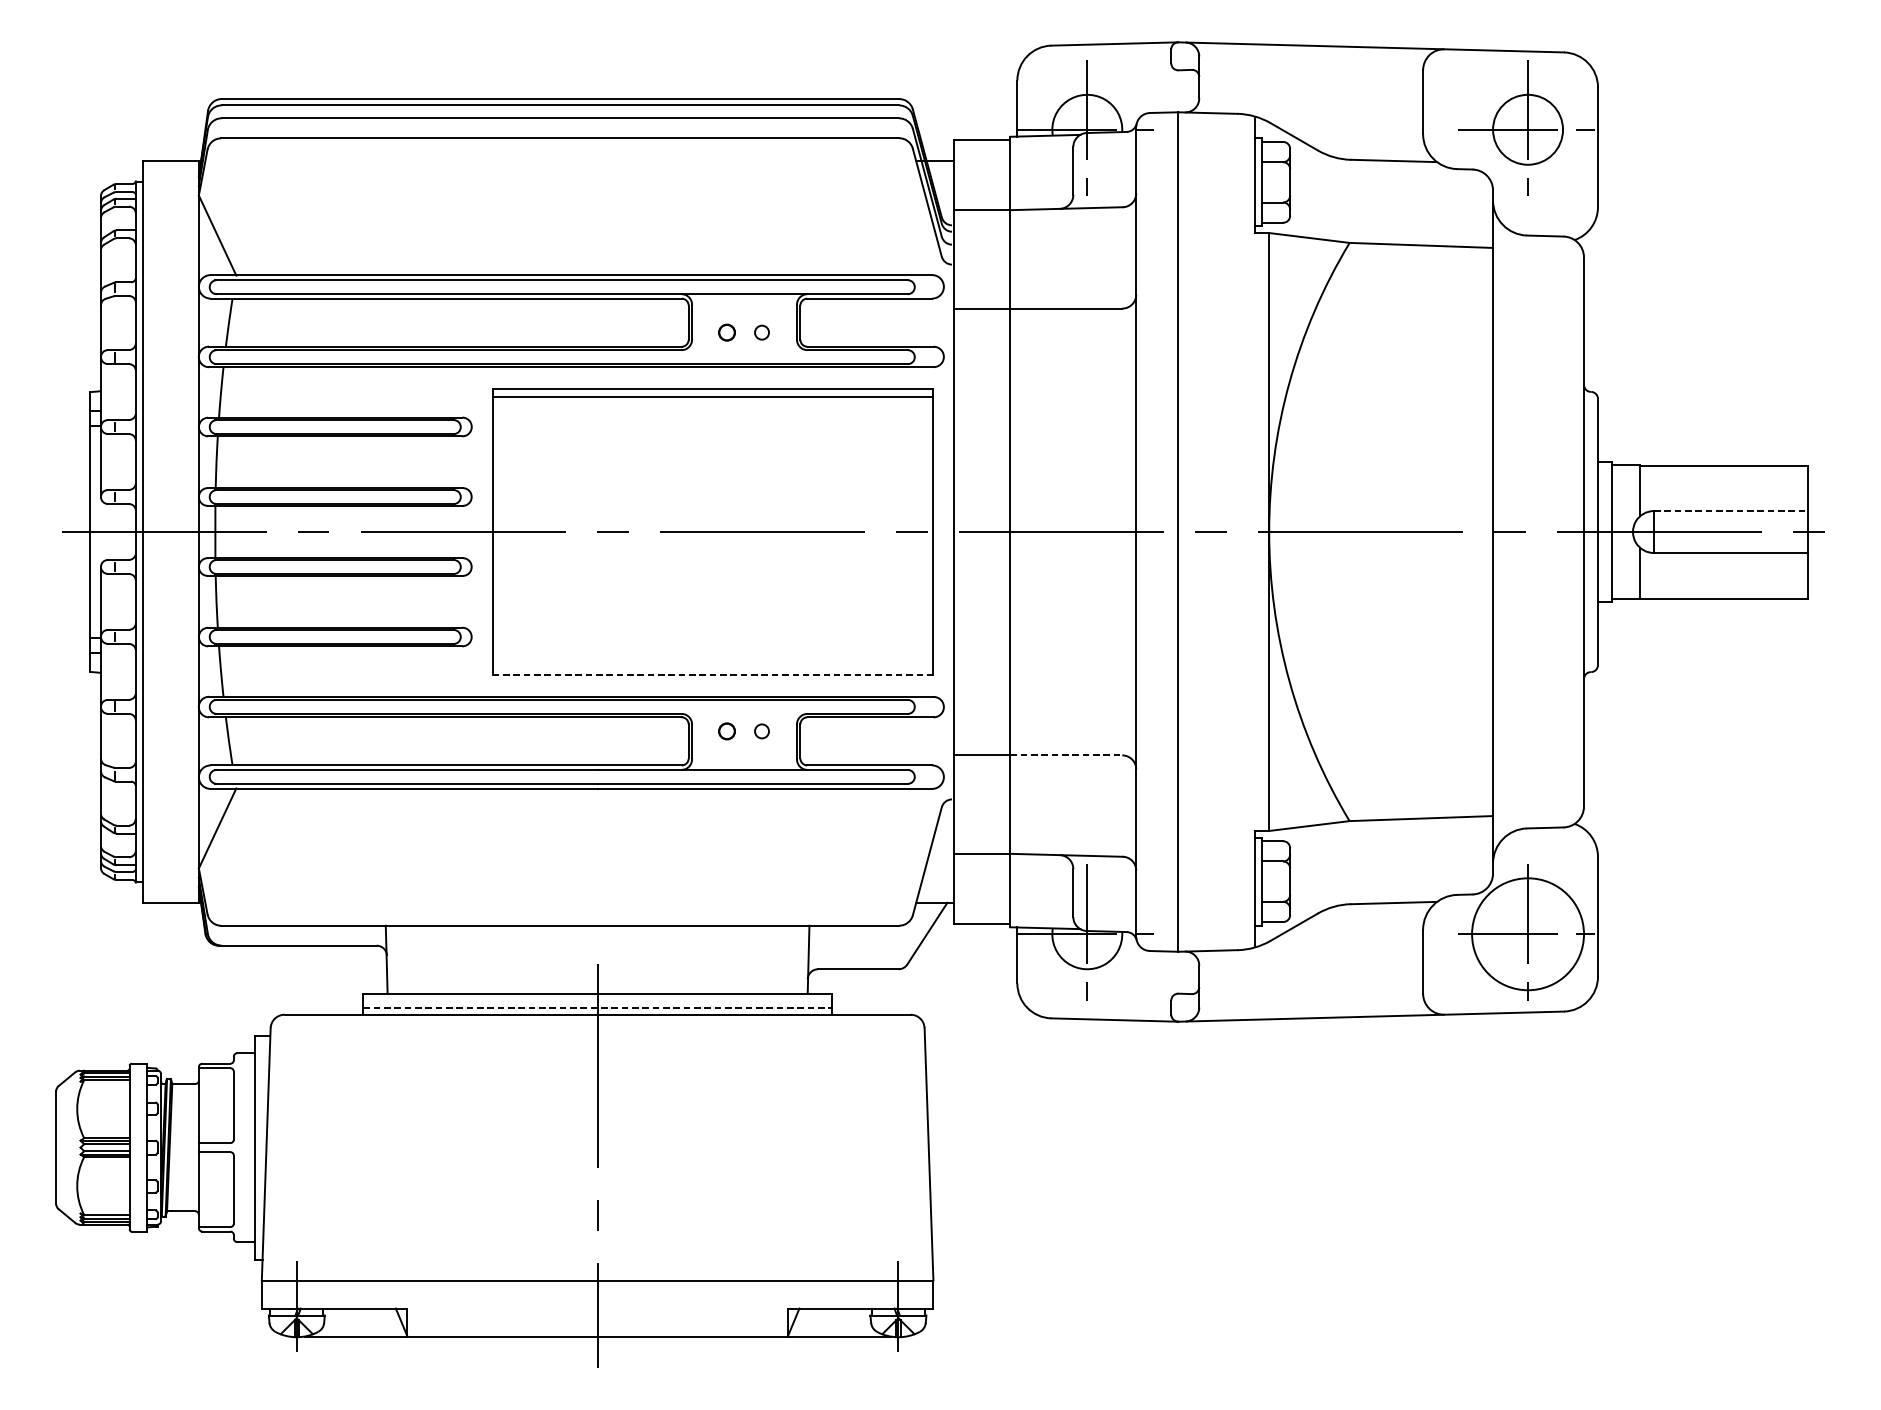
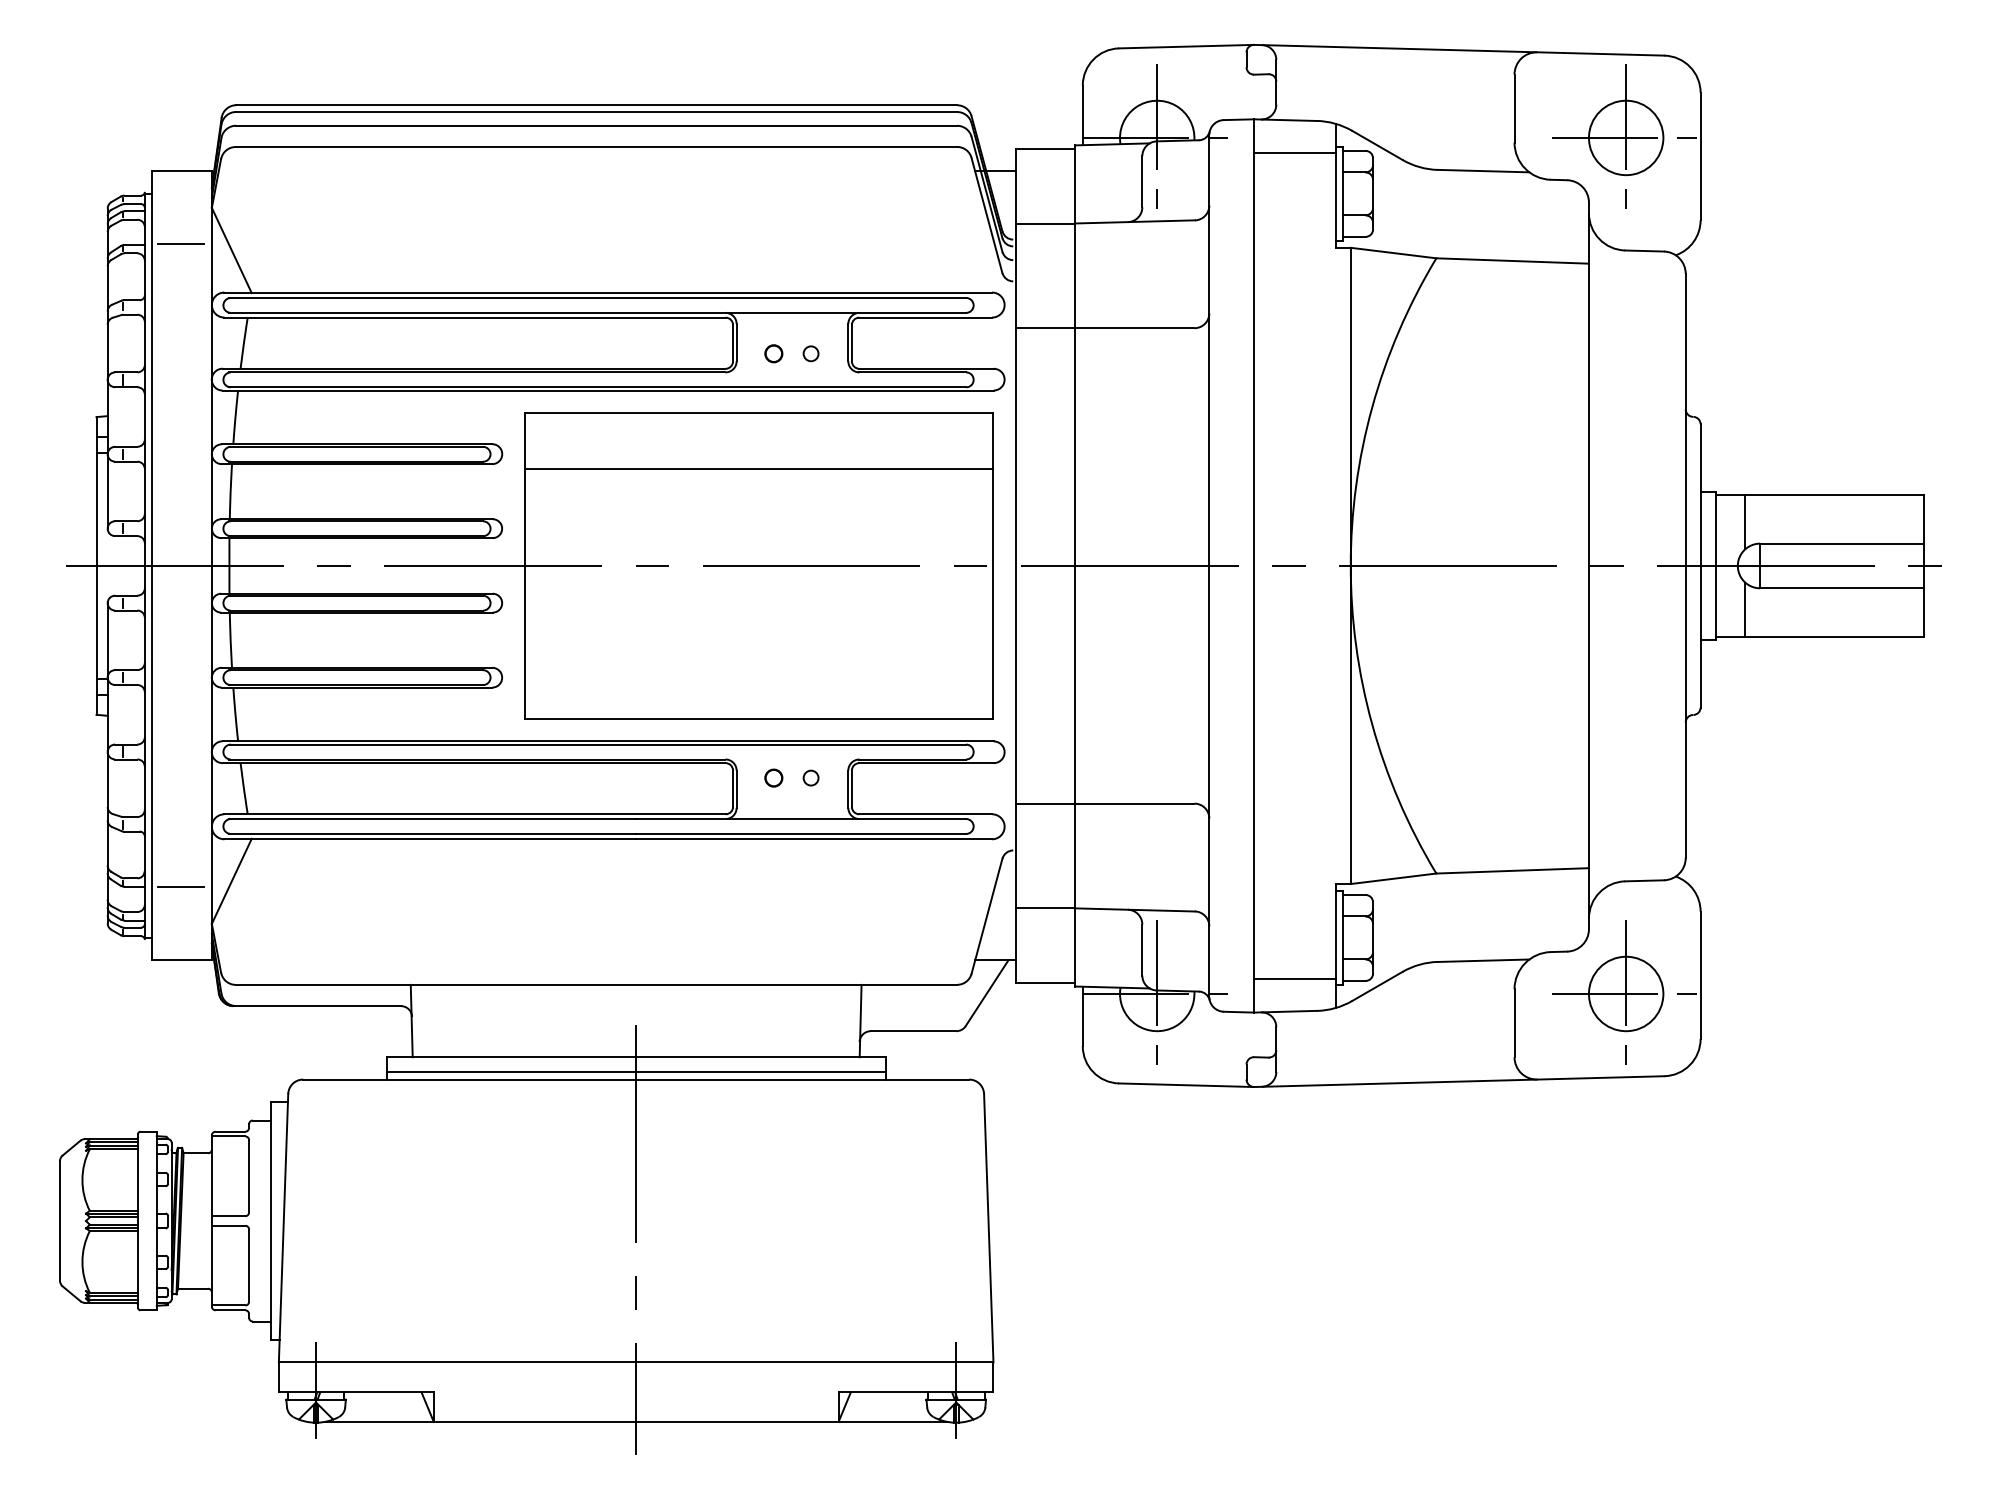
line: (1216, 143) -> (1294, 152), added
line: (169, 229) -> (180, 244), added
line: (712, 397) -> (758, 469), moved
line: (1731, 510) -> (1842, 543), dashed -> solid
line: (713, 675) -> (759, 718), dashed -> solid
line: (1065, 755) -> (1134, 803), dashed -> solid
line: (169, 834) -> (180, 887), added
line: (1216, 920) -> (1294, 979), added
circle: (1527, 933) -> (1625, 993), size x0.62
line: (597, 1008) -> (636, 1072), dashed -> solid

